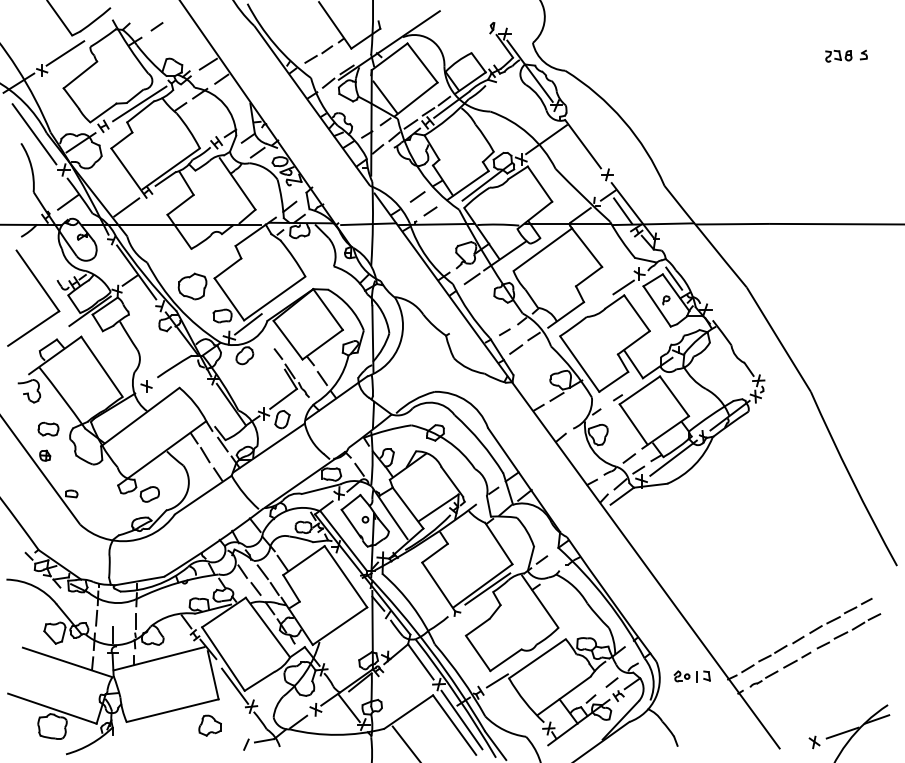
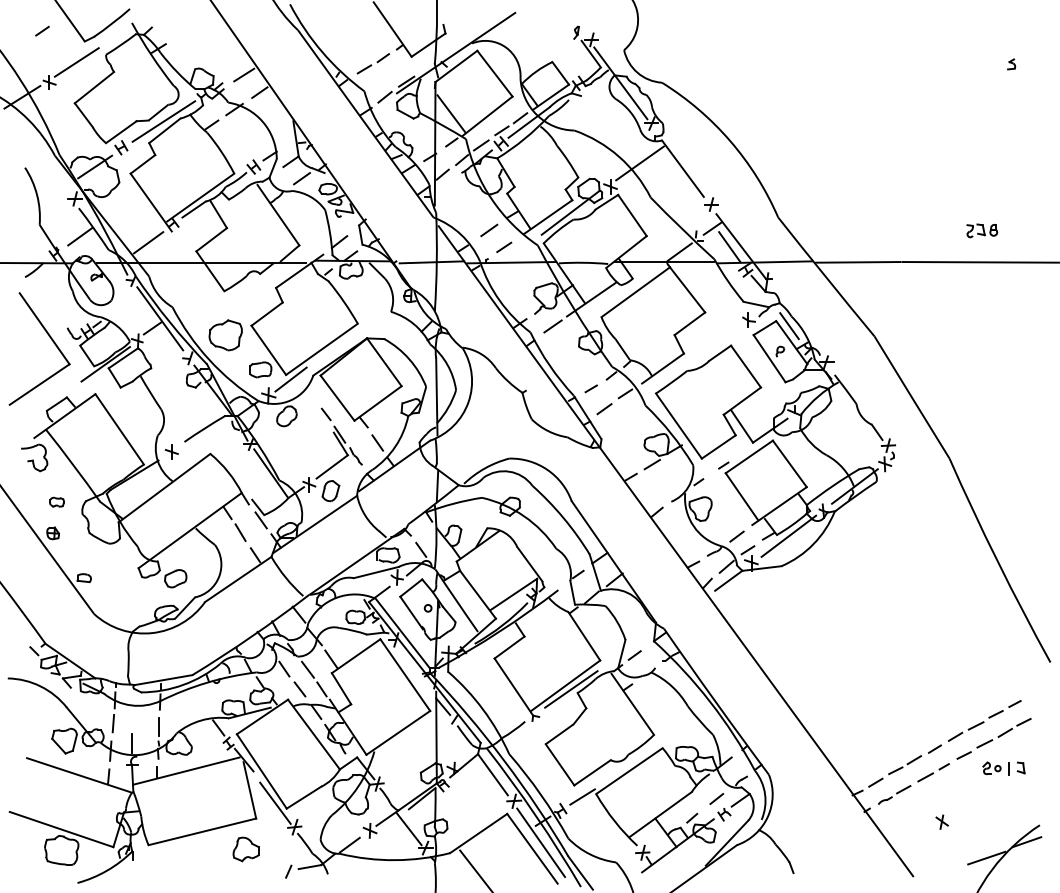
line: (156, 26) -> (41, 30), moved
part: (838, 56) -> (981, 231), moved
line: (34, 134) -> (40, 157), removed
line: (623, 287) -> (730, 336), removed
part: (48, 428) -> (57, 501), size x0.6
part: (691, 676) -> (1002, 768), moved
part: (814, 742) -> (942, 822), moved

